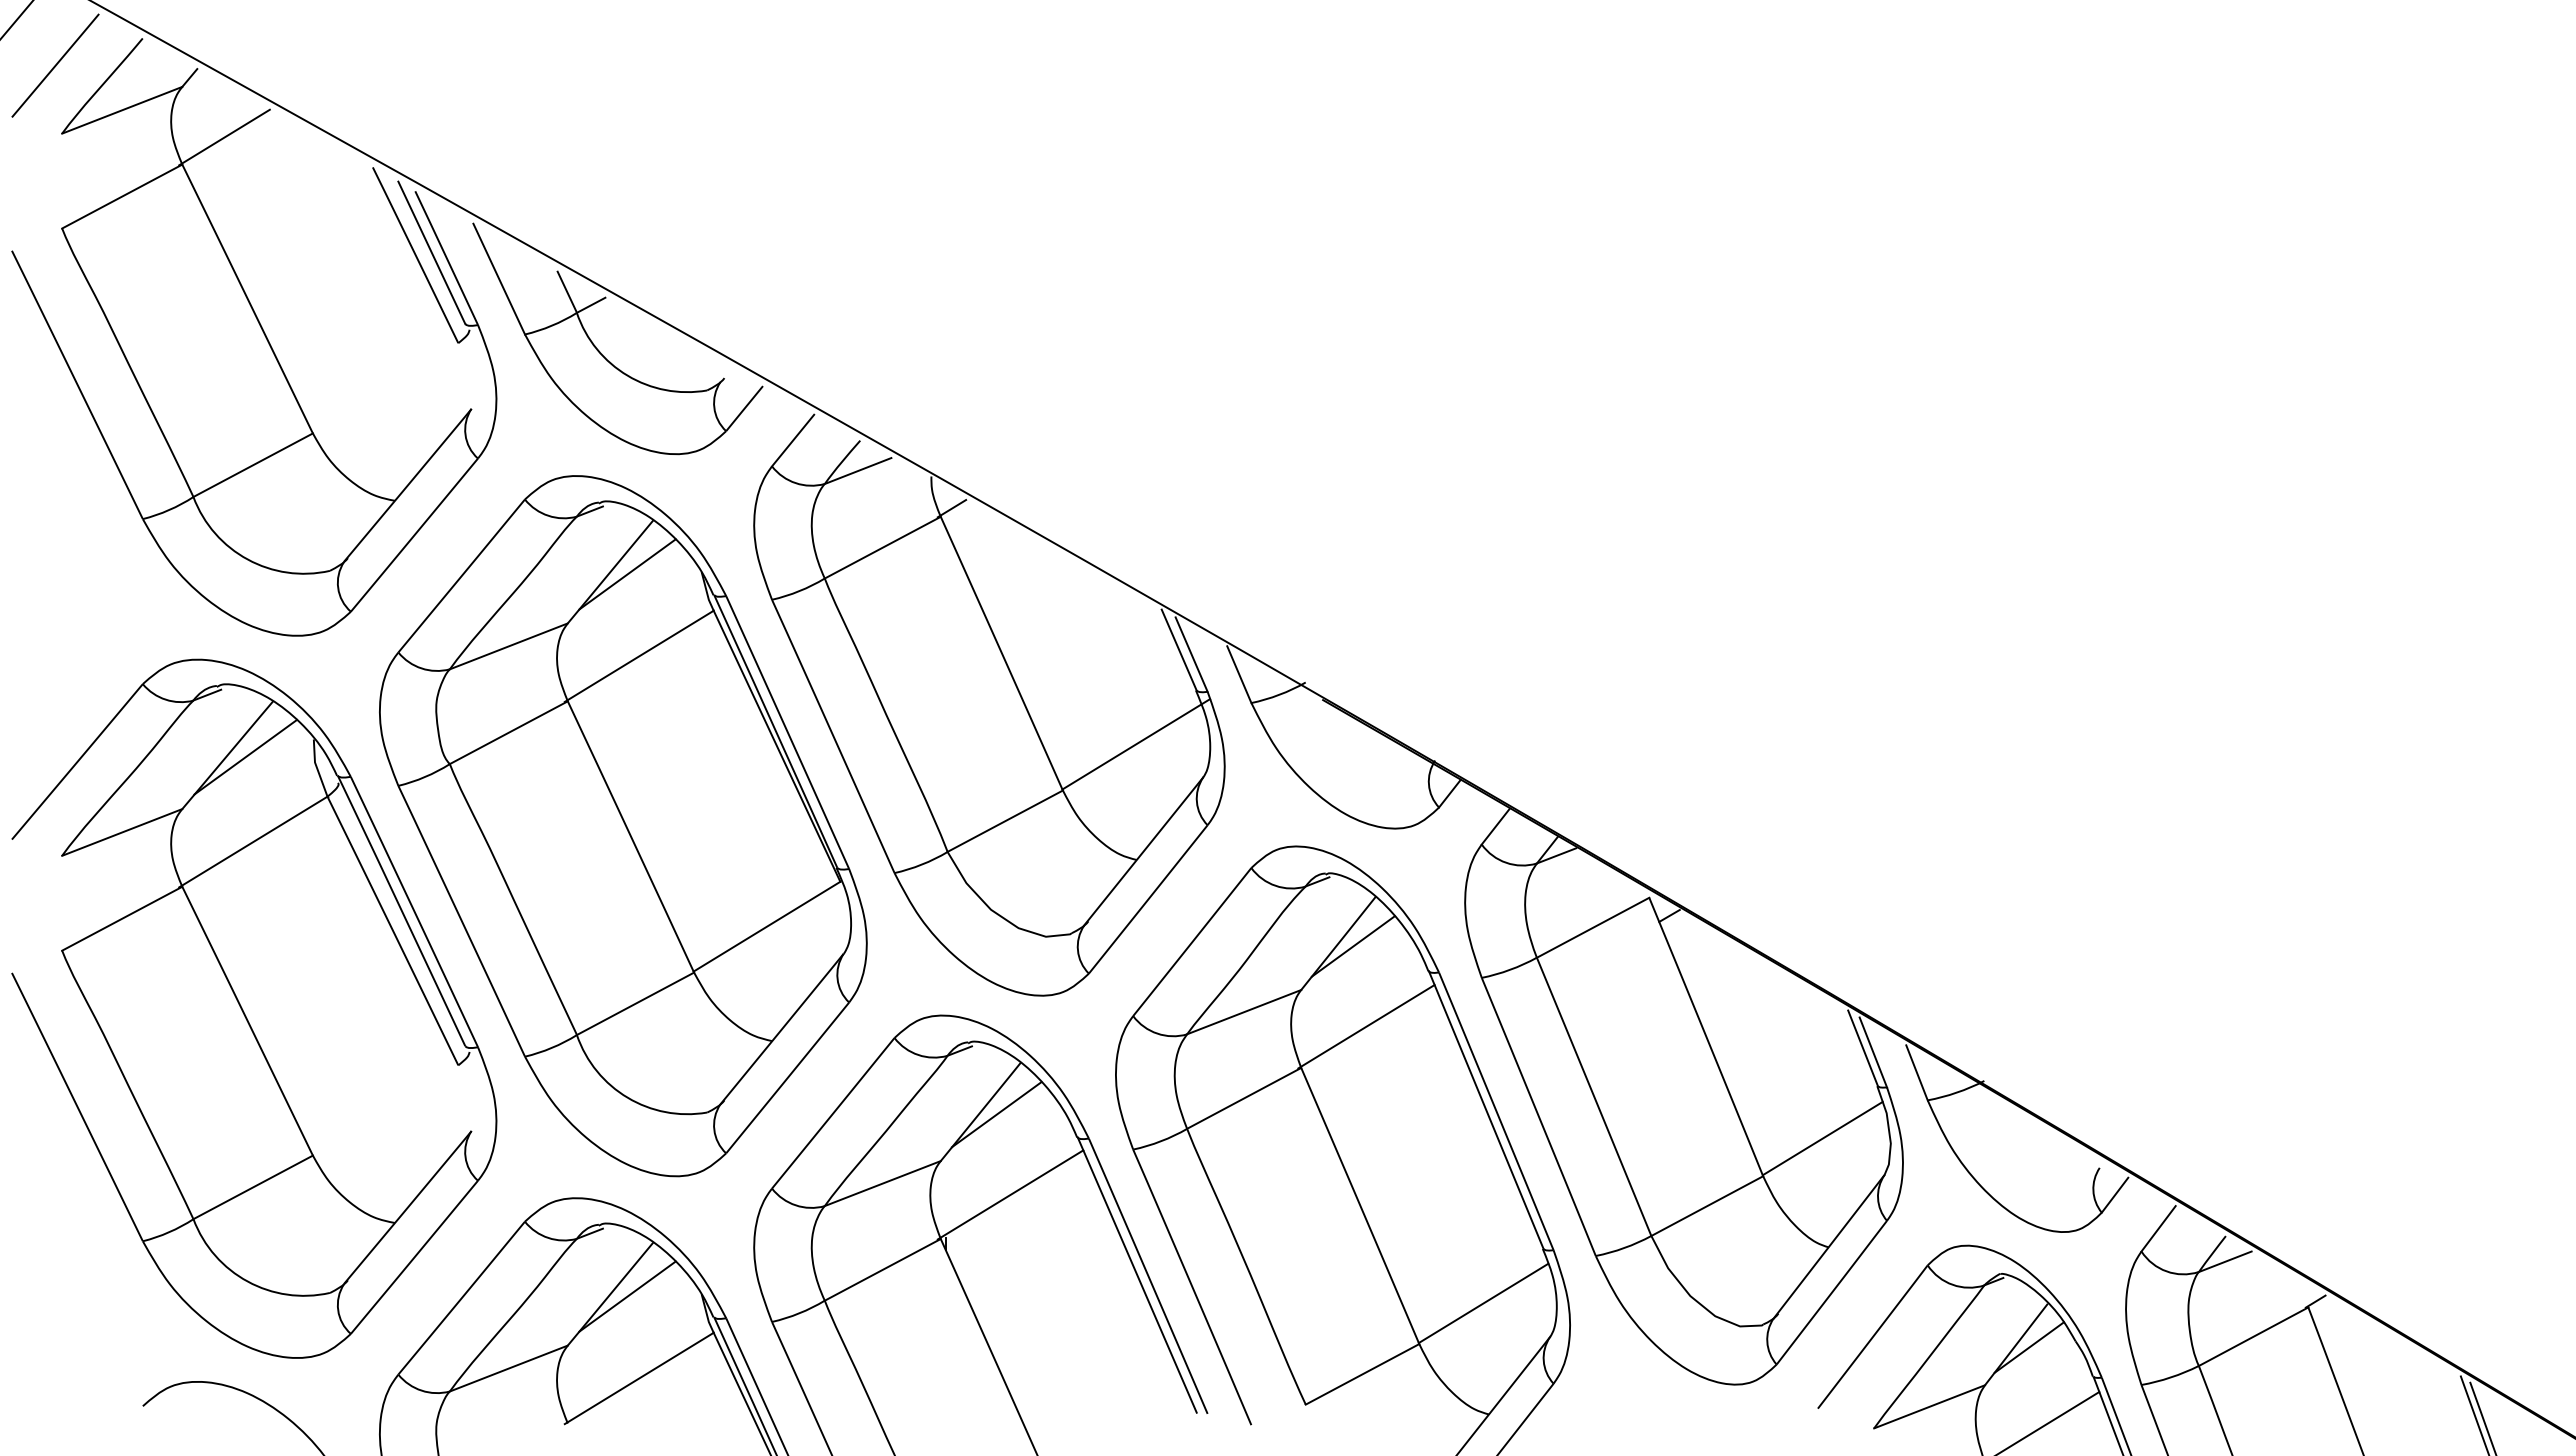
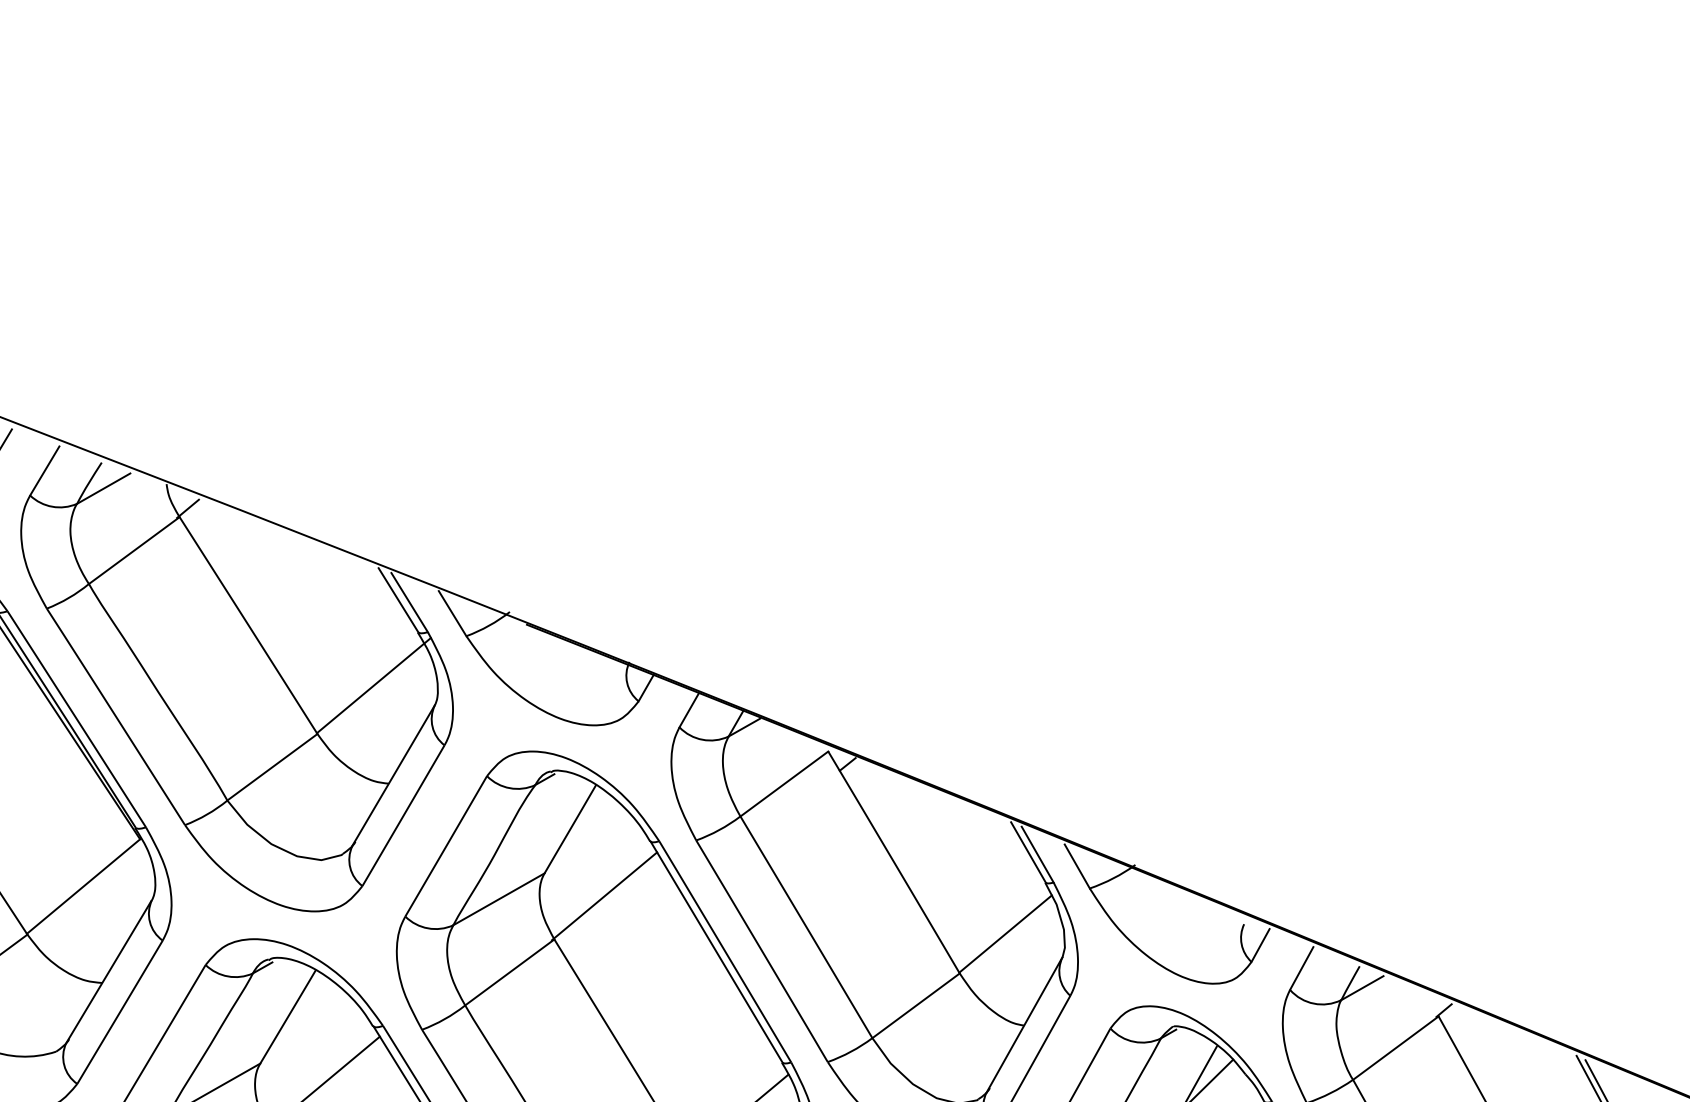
line: (1352, 946) -> (582, 830), removed
line: (996, 1114) -> (301, 1017), removed

